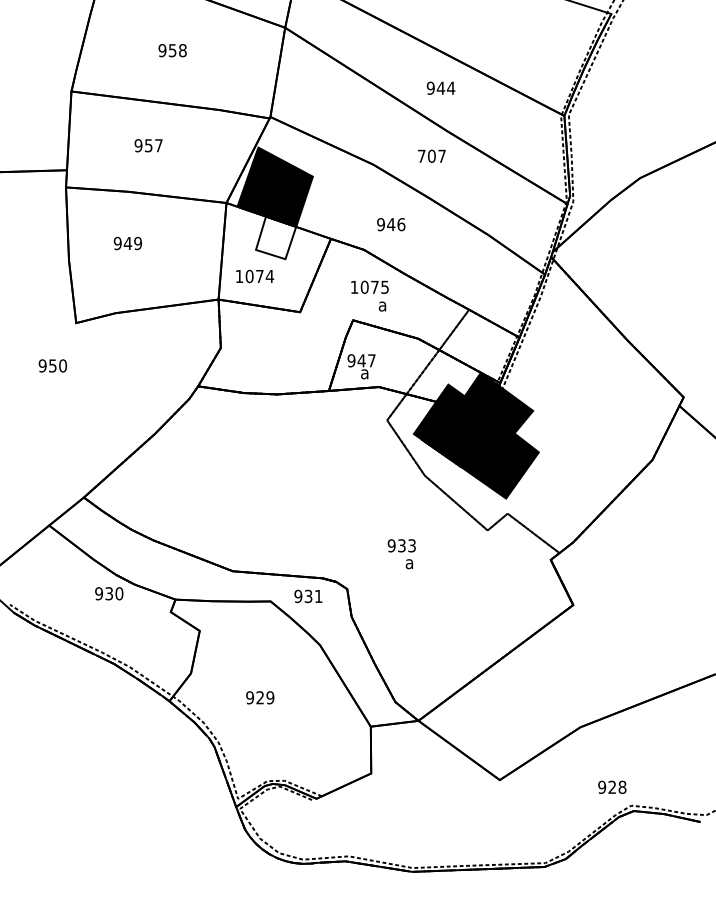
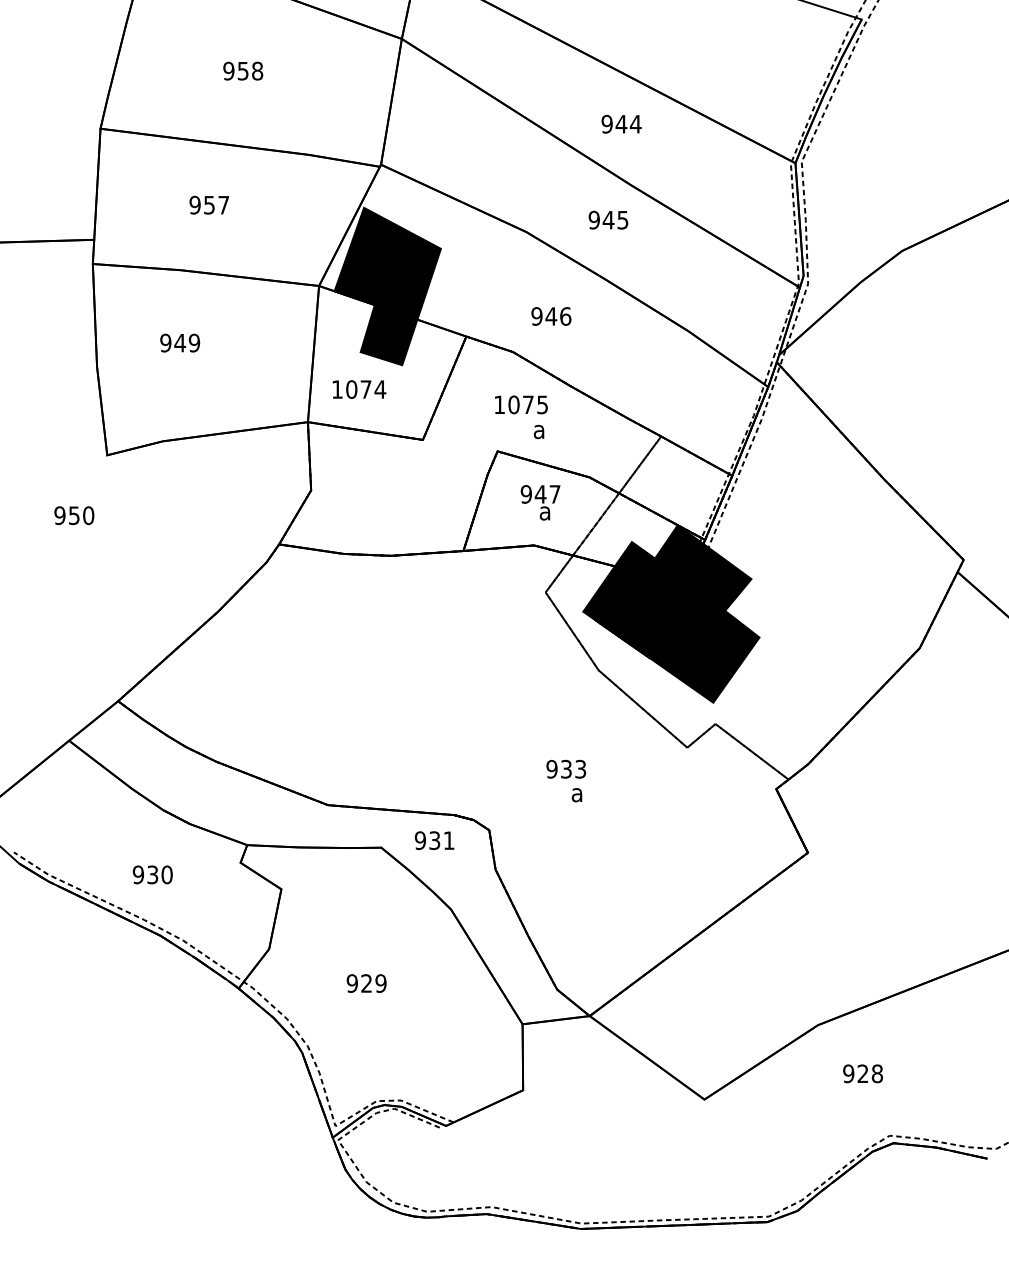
text: (431, 155) -> (608, 219), 707 -> 945
fill: (275, 238) -> (388, 335), added
text: (361, 366) -> (540, 502), moved
text: (109, 593) -> (152, 874), moved
text: (611, 787) -> (862, 1073), moved

